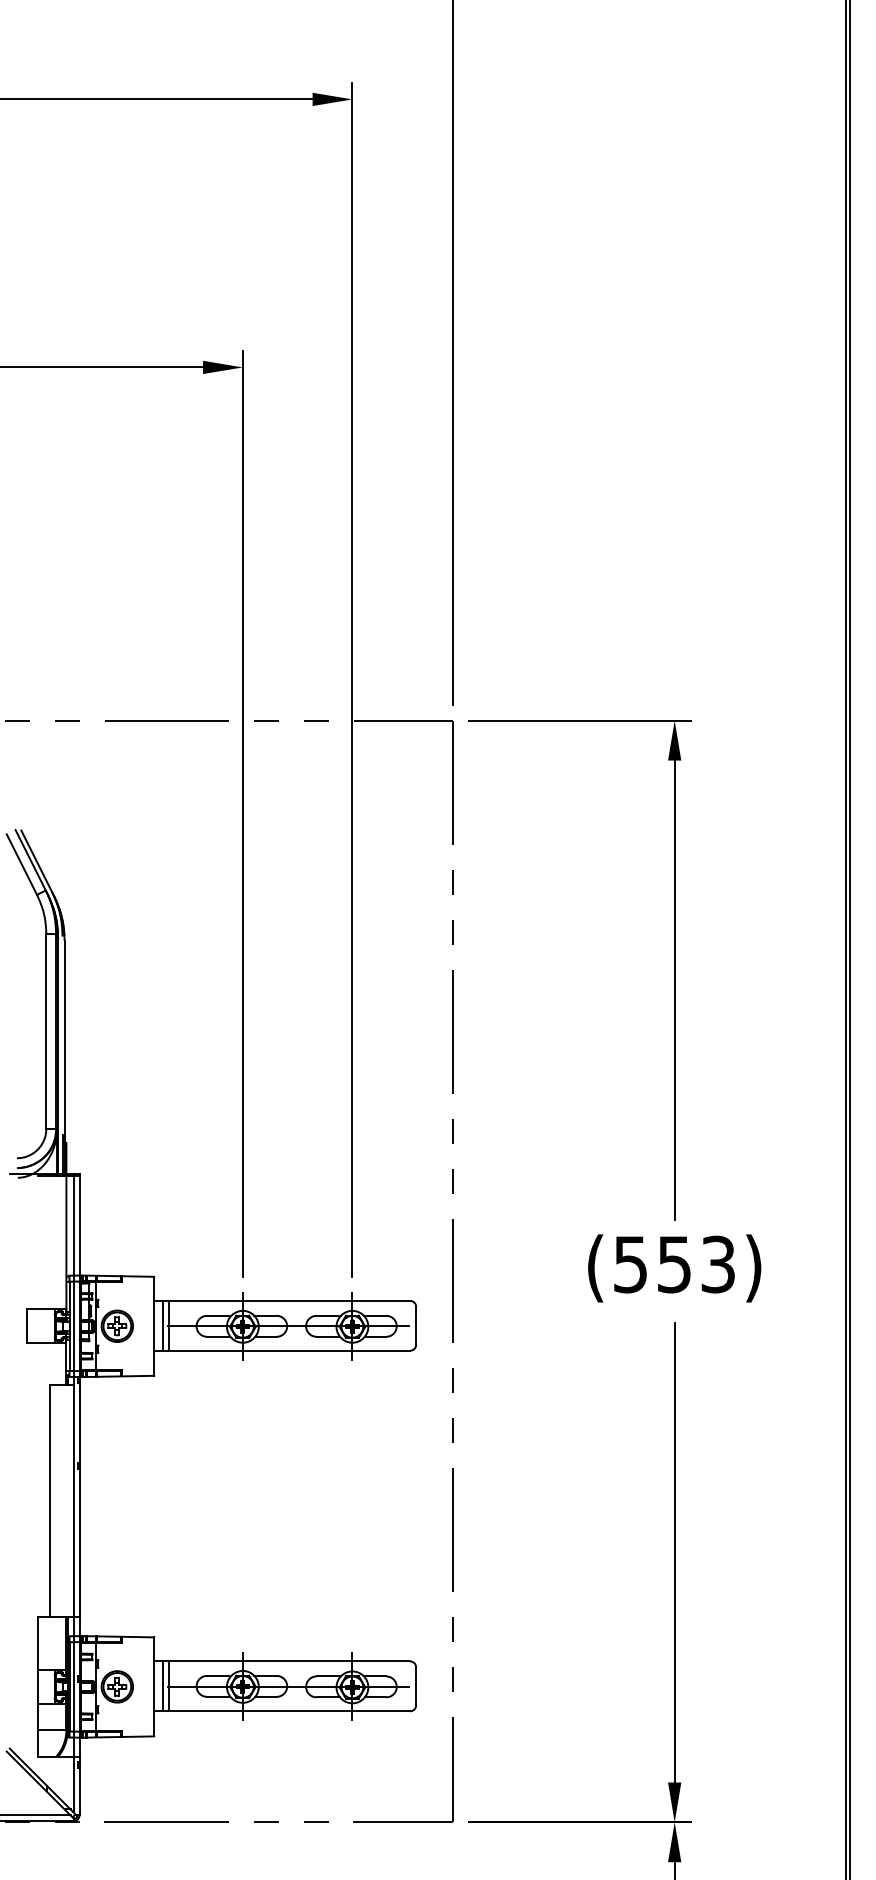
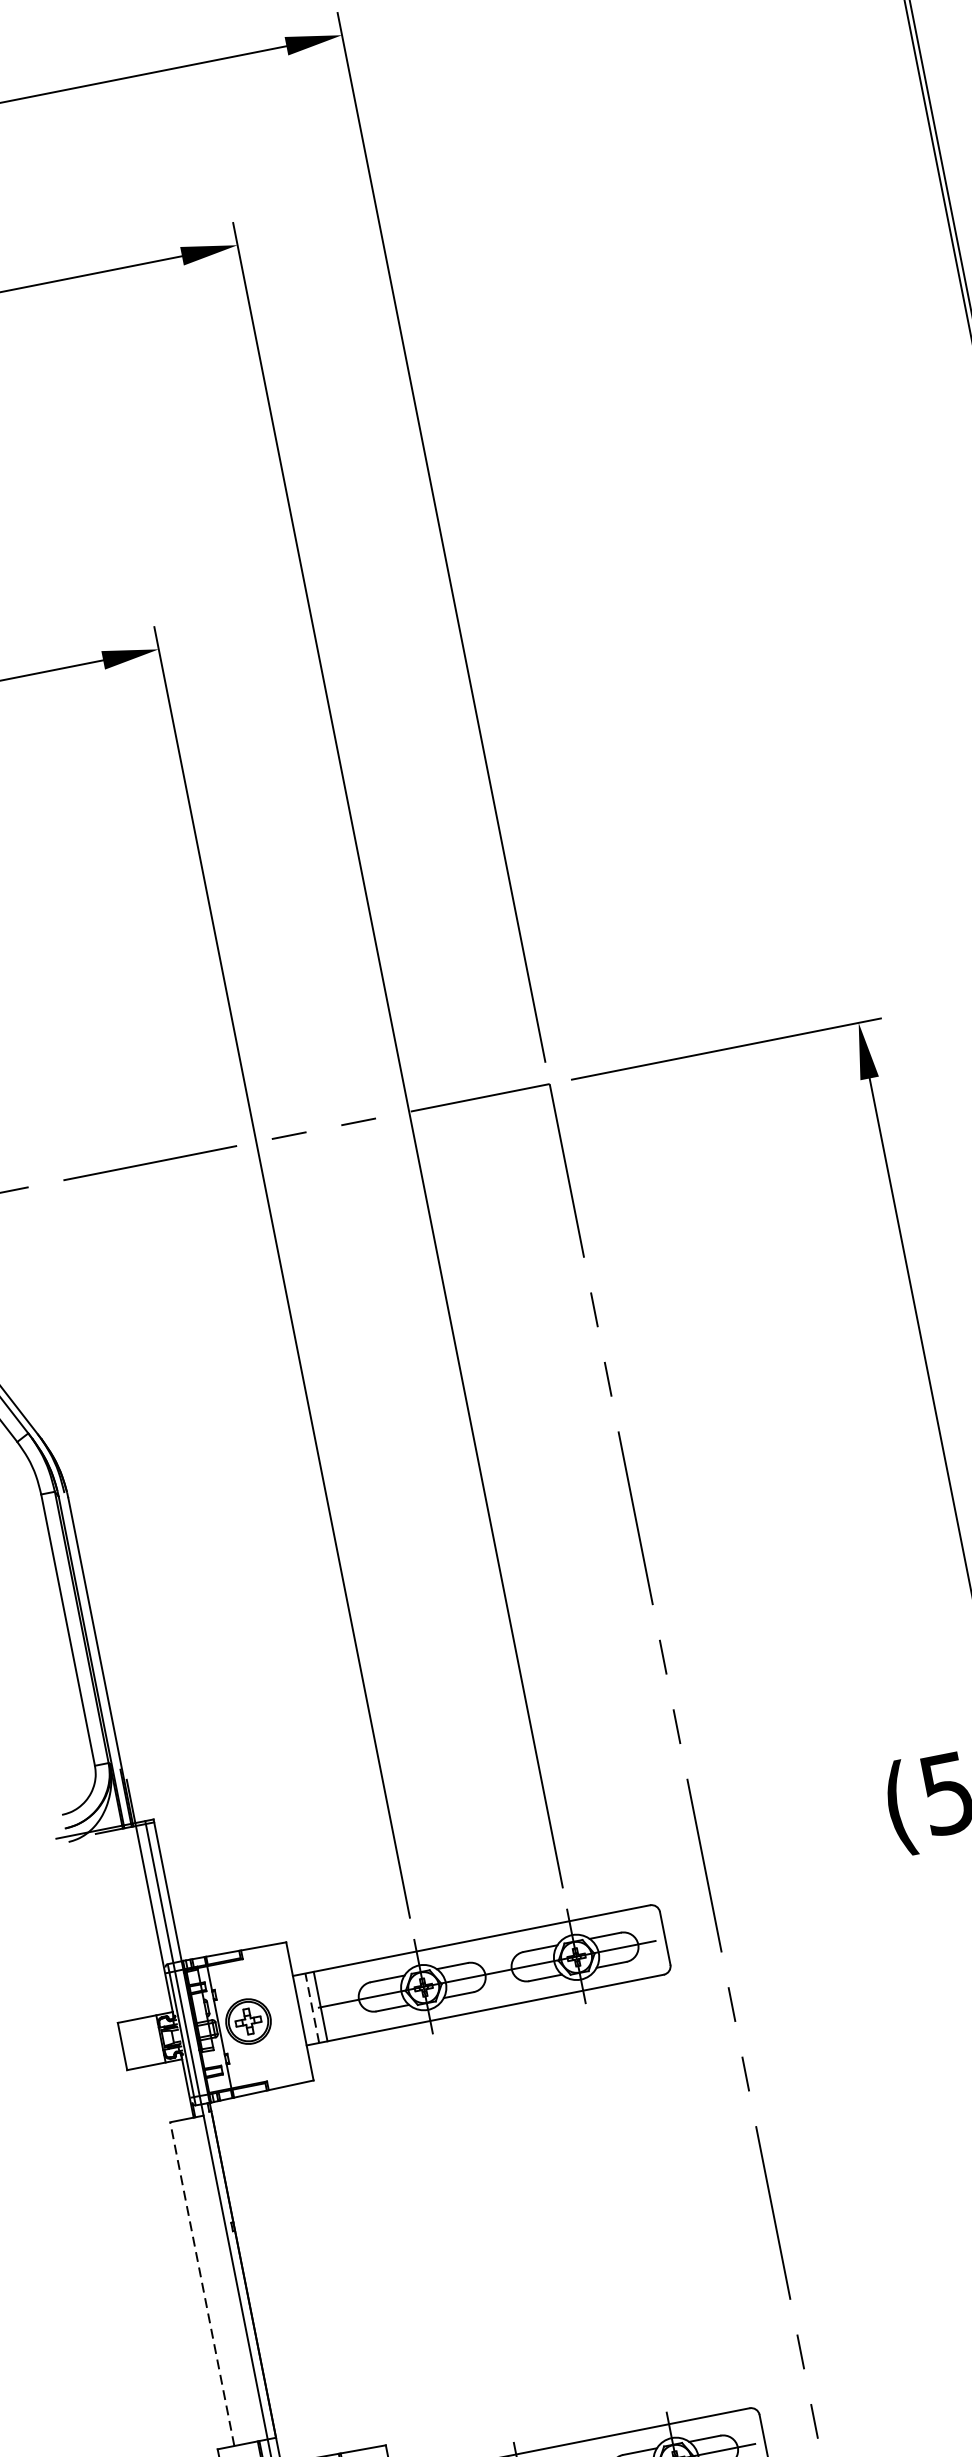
line: (163, 1325) -> (312, 2007), solid -> dashed
line: (49, 1500) -> (201, 2283), solid -> dashed

